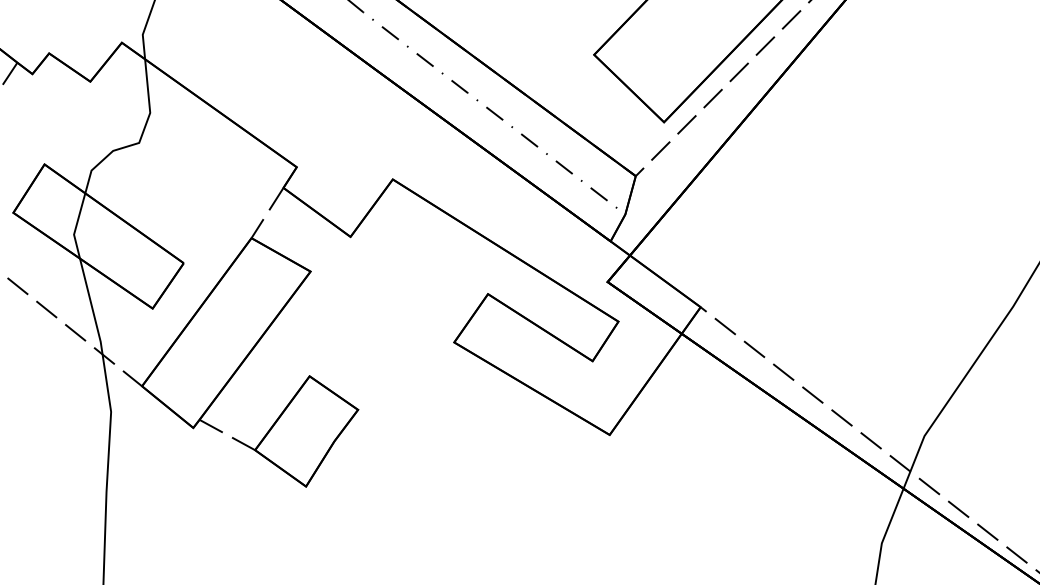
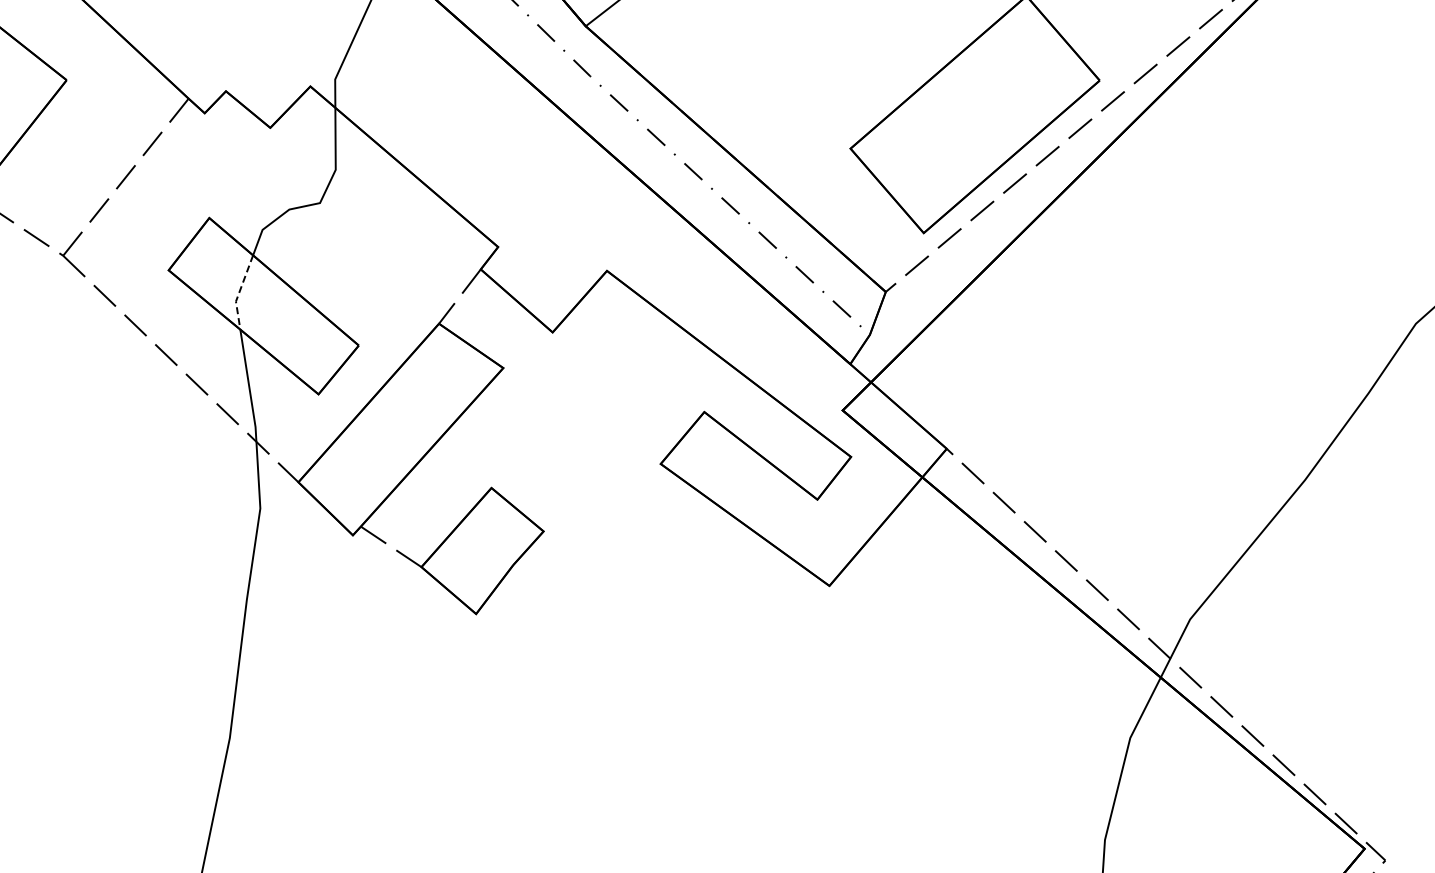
line: (76, 226) -> (239, 292), solid -> dashed

